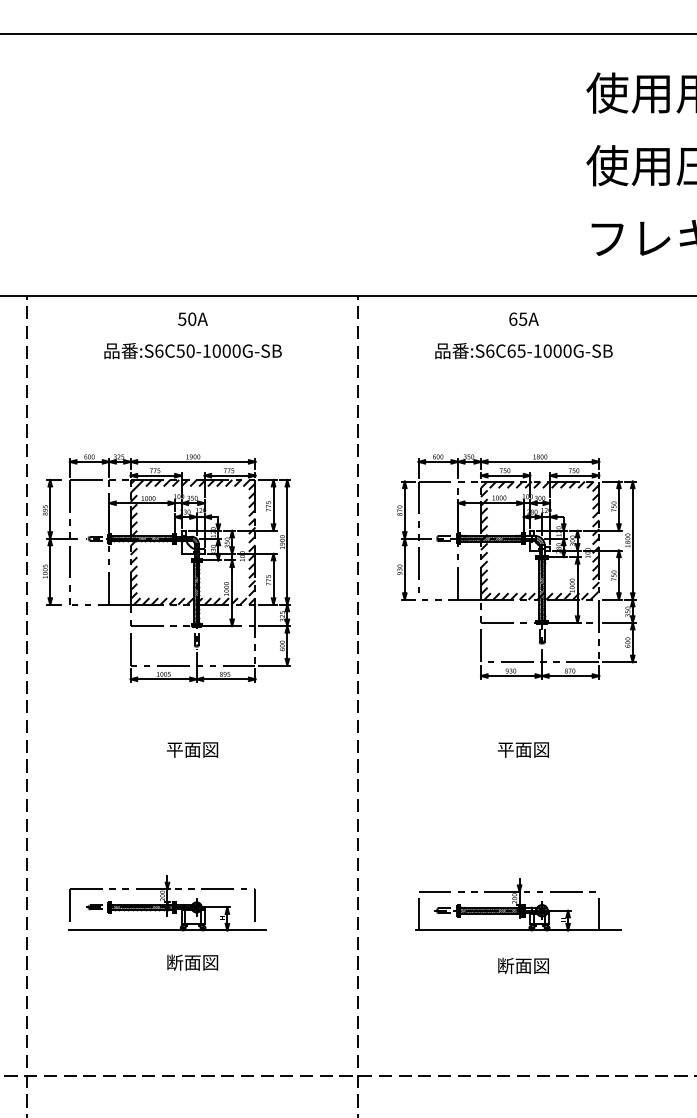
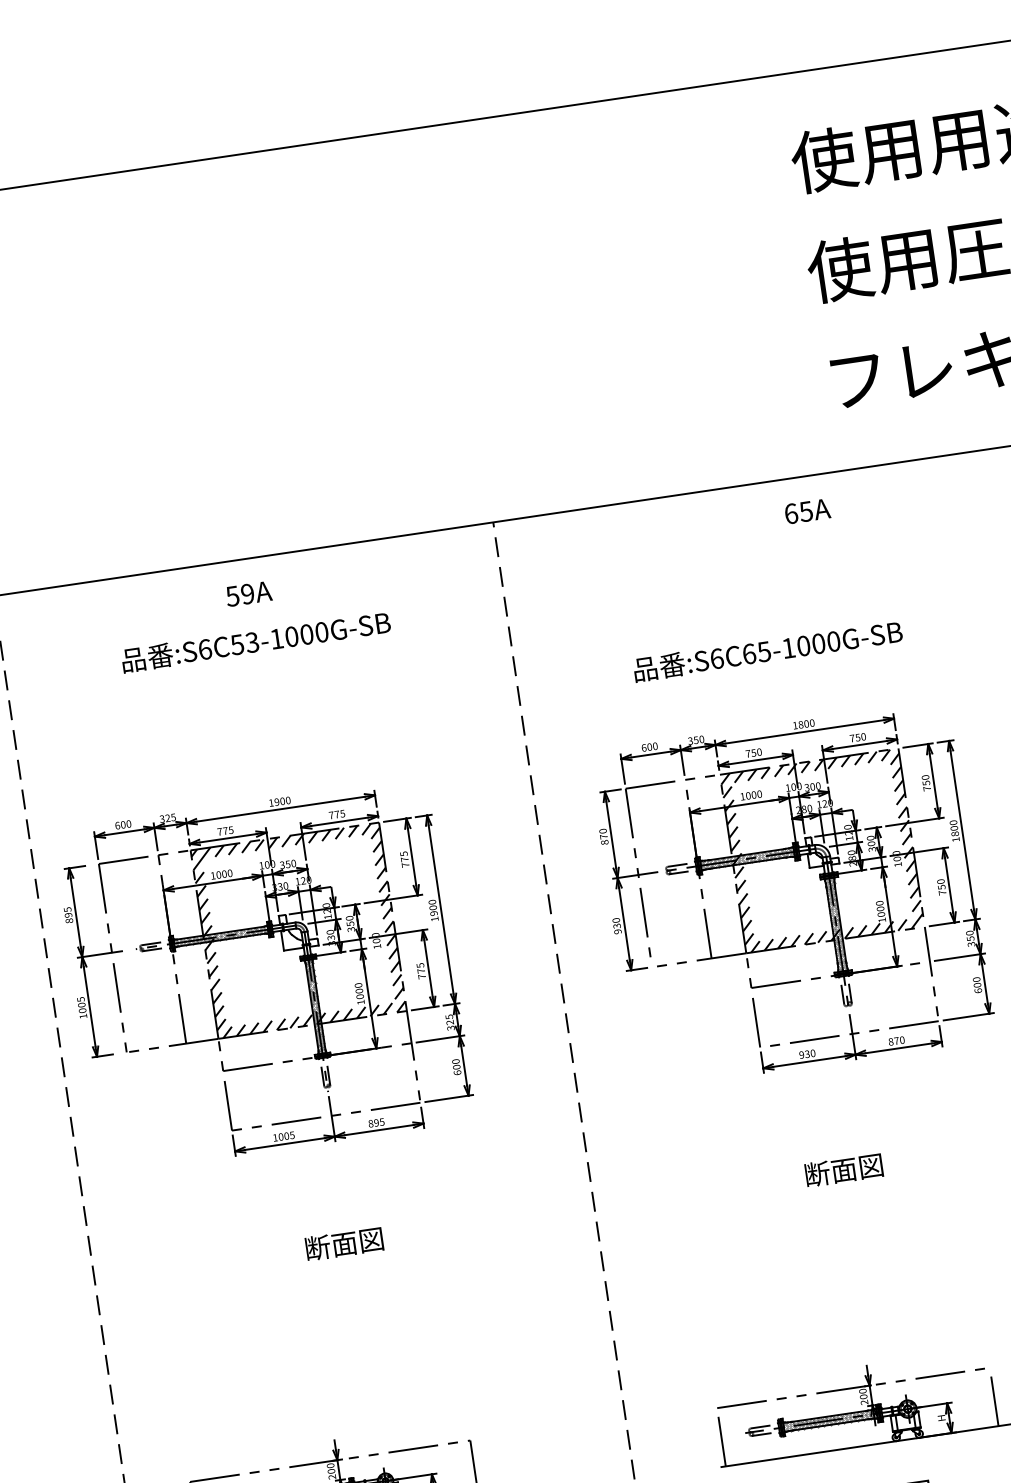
text: (192, 318) -> (247, 592), 50A -> 59A
text: (523, 318) -> (806, 510), moved
text: (190, 350) -> (252, 641), :S6C50-1000G-SB -> :S6C53-1000G-SB
text: (523, 351) -> (767, 651), moved
text: (174, 749) -> (316, 1247), 平面図 -> 断面図
text: (505, 749) -> (816, 1173), 平面図 -> 断面図

